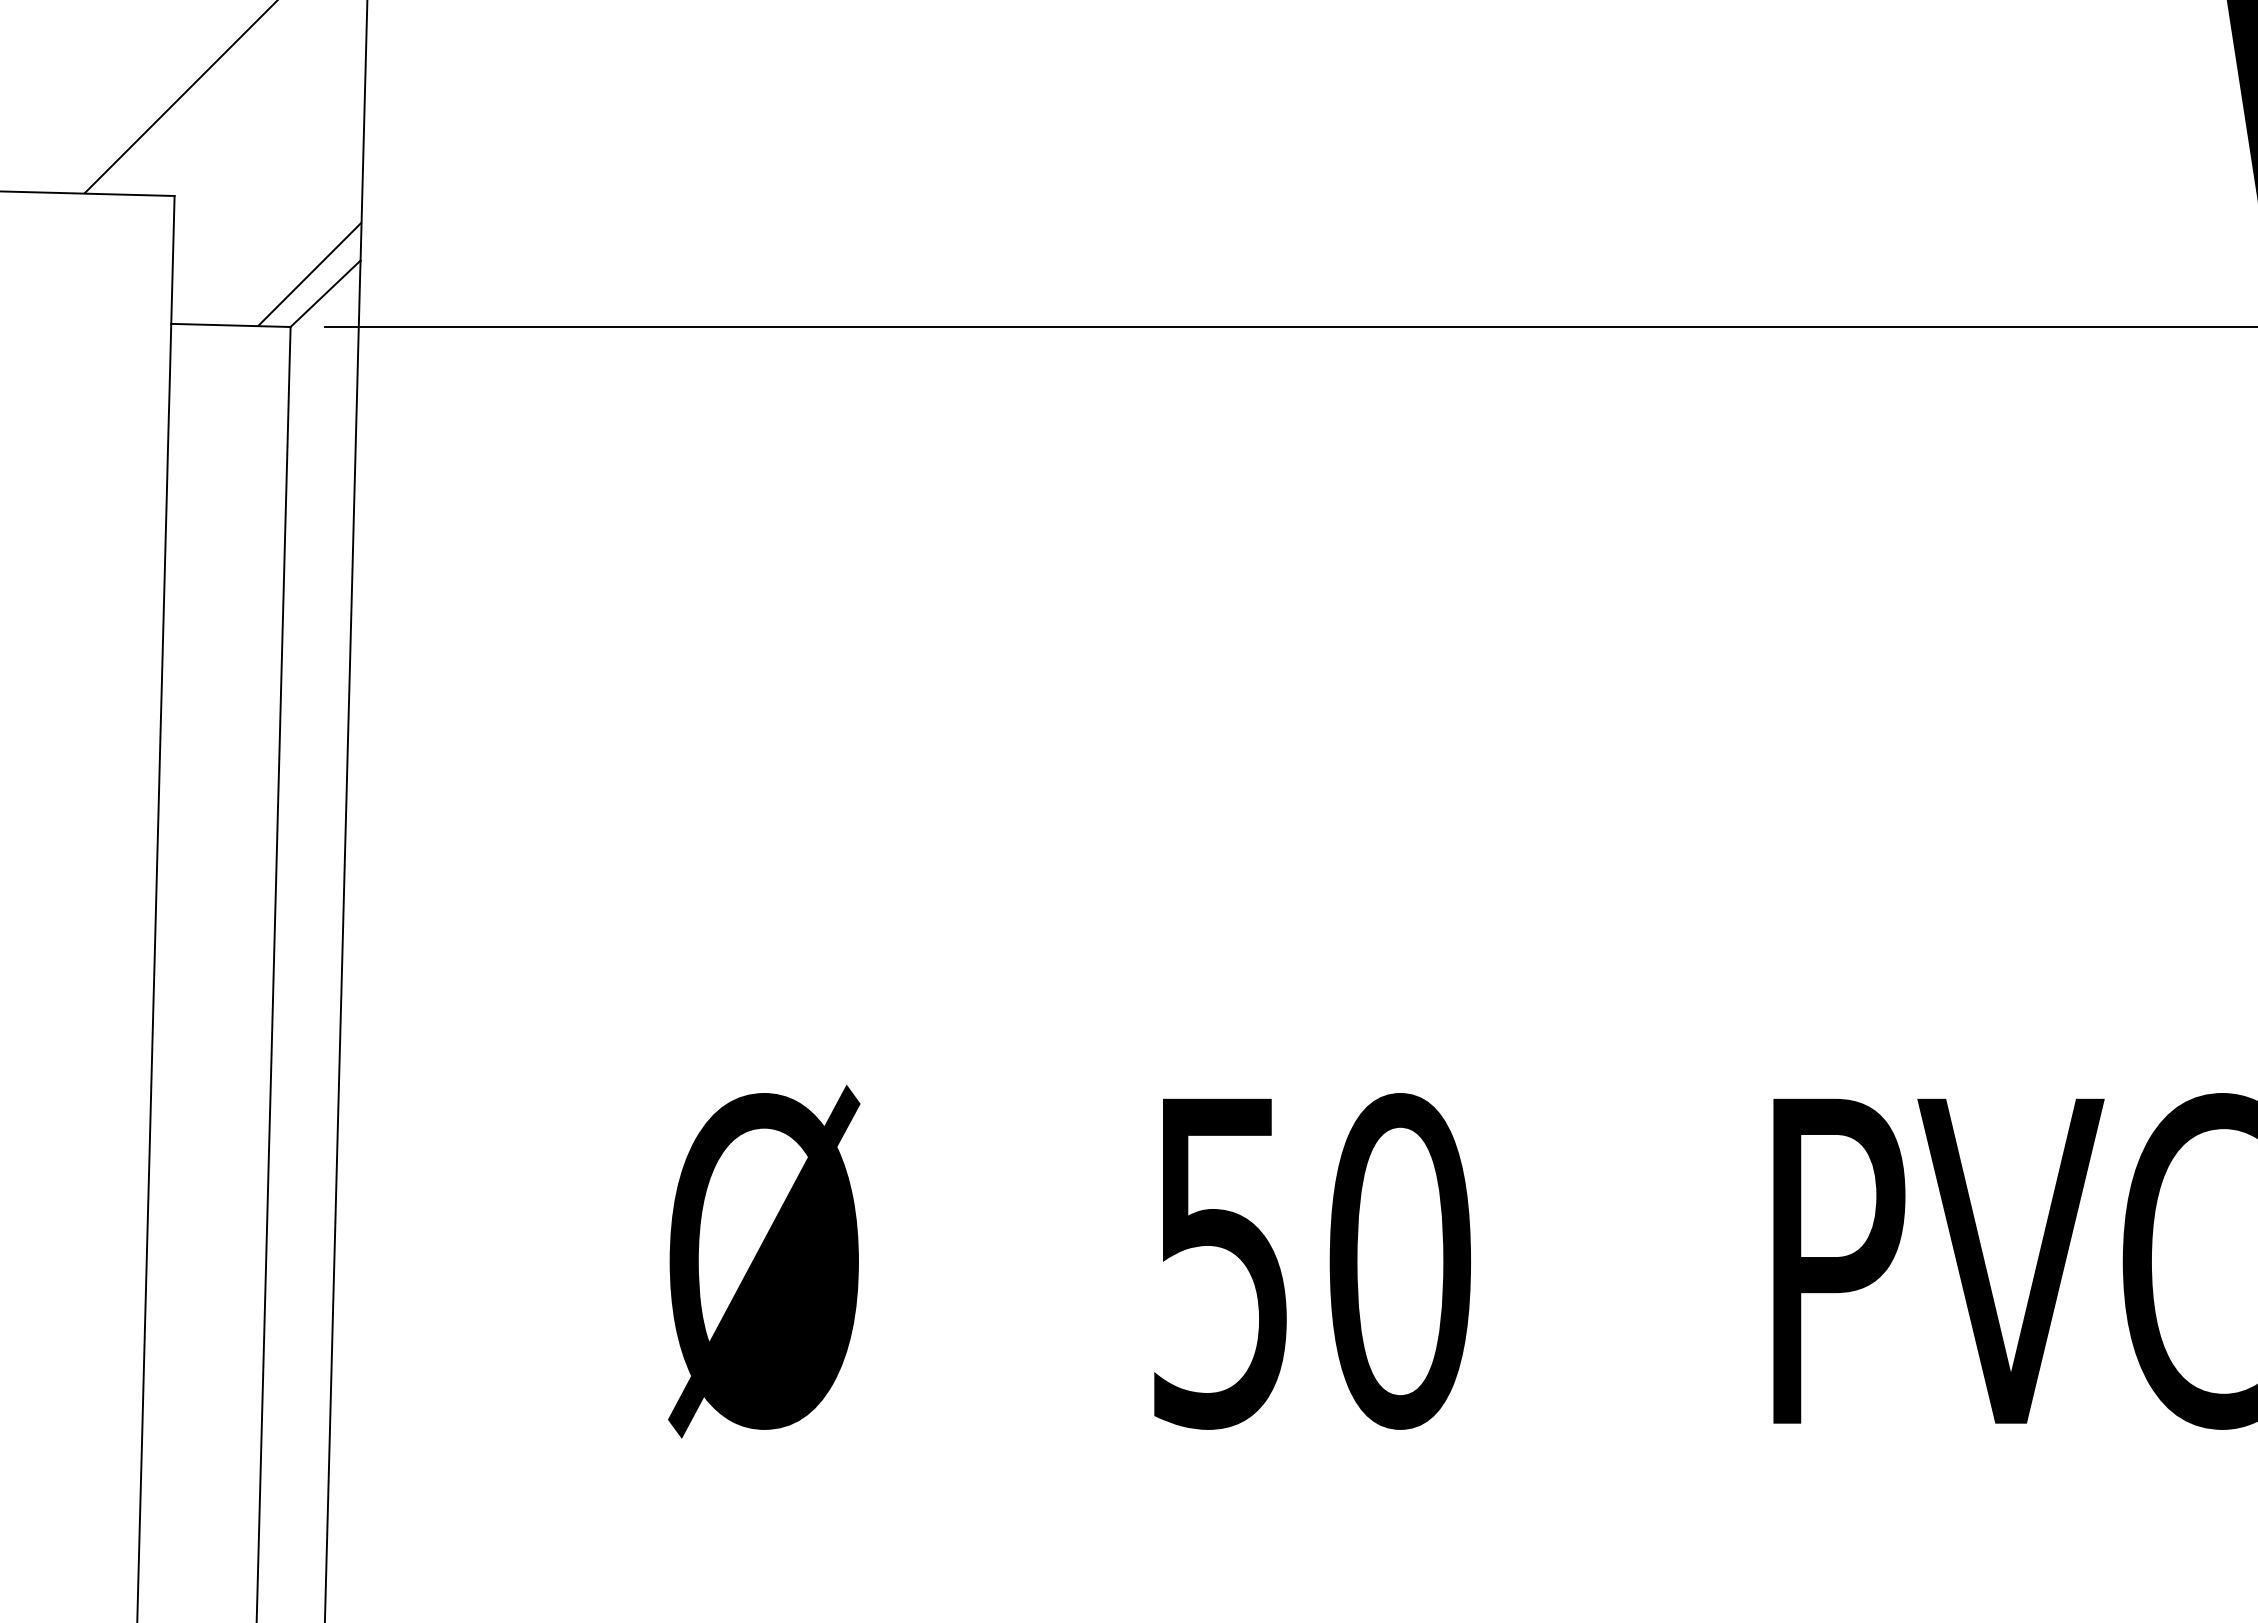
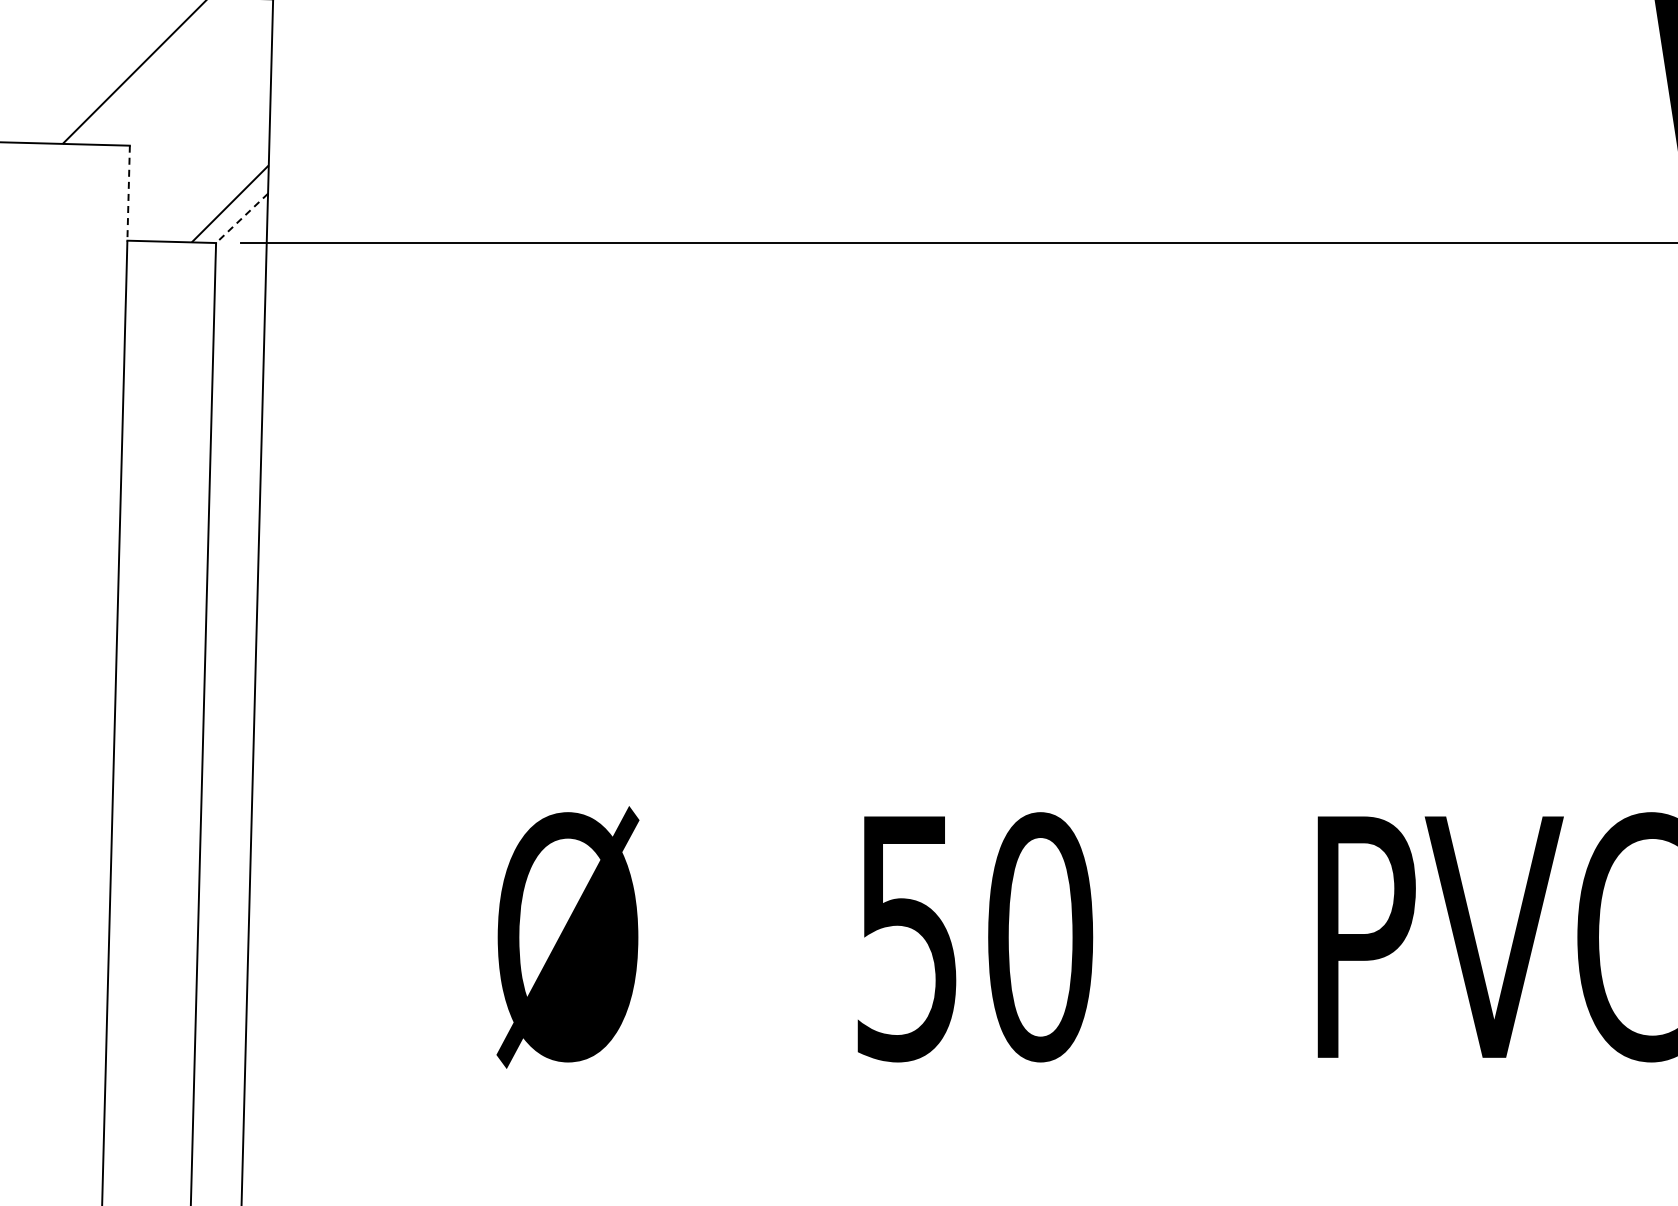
line: (172, 260) -> (128, 193), solid -> dashed
line: (326, 294) -> (242, 218), solid -> dashed

